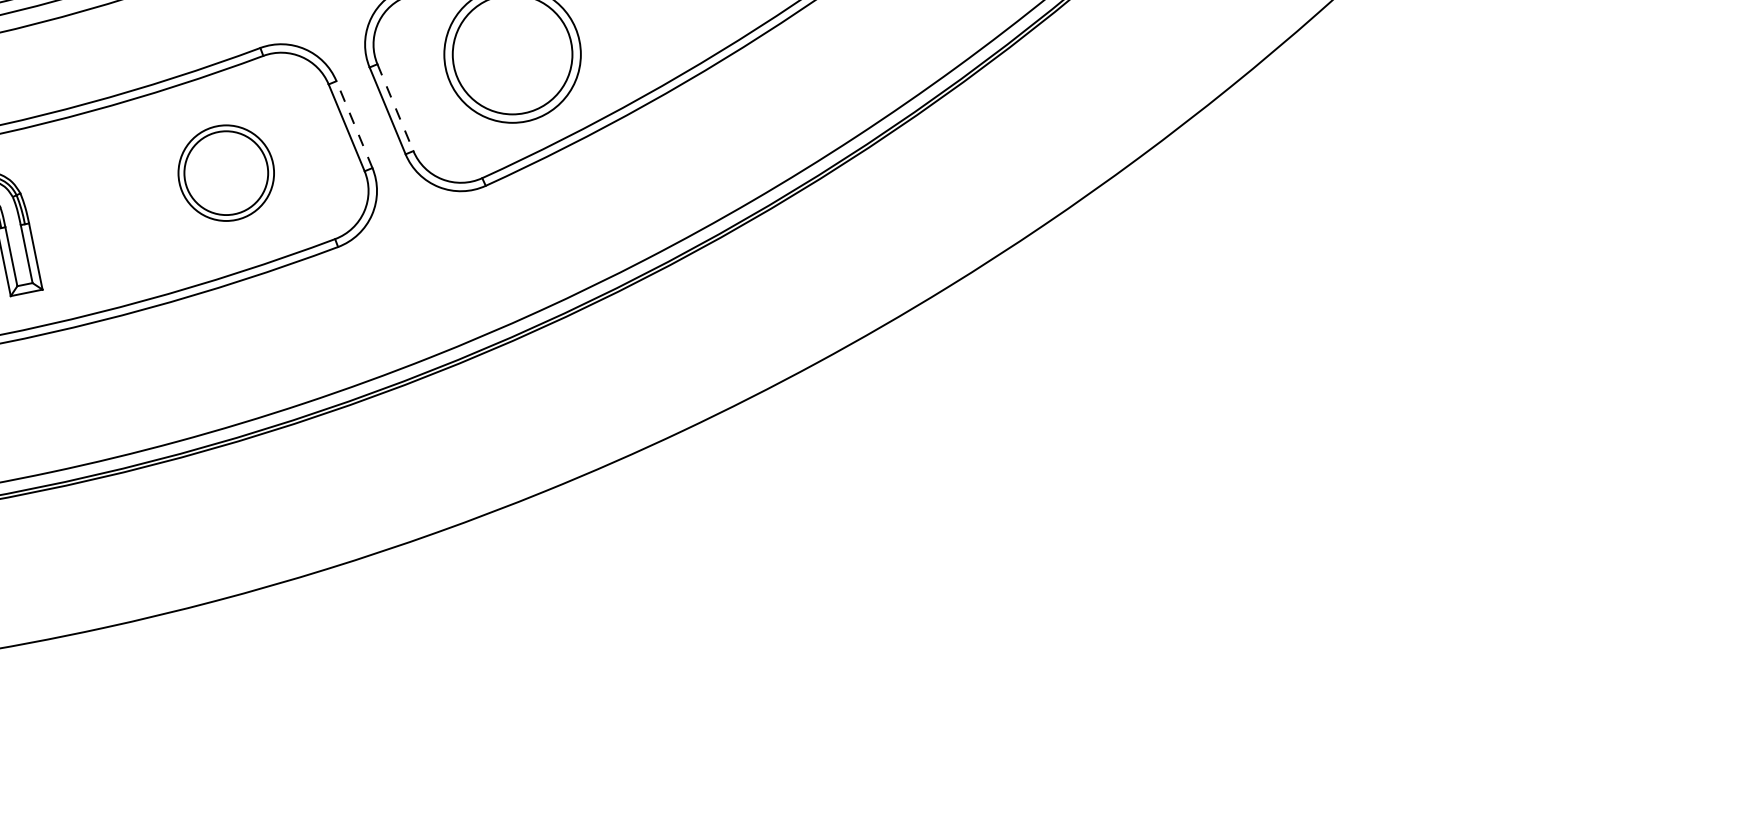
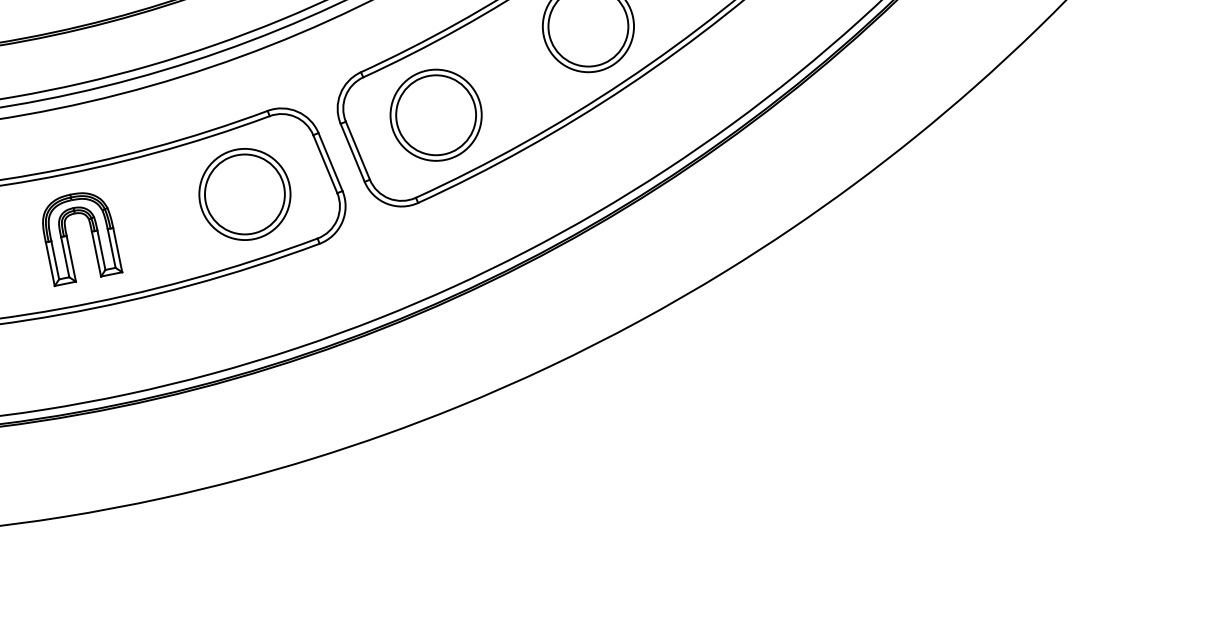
line: (396, 108) -> (358, 151), dashed -> solid
line: (354, 123) -> (330, 161), dashed -> solid
part: (225, 173) -> (244, 194), size x1.43

